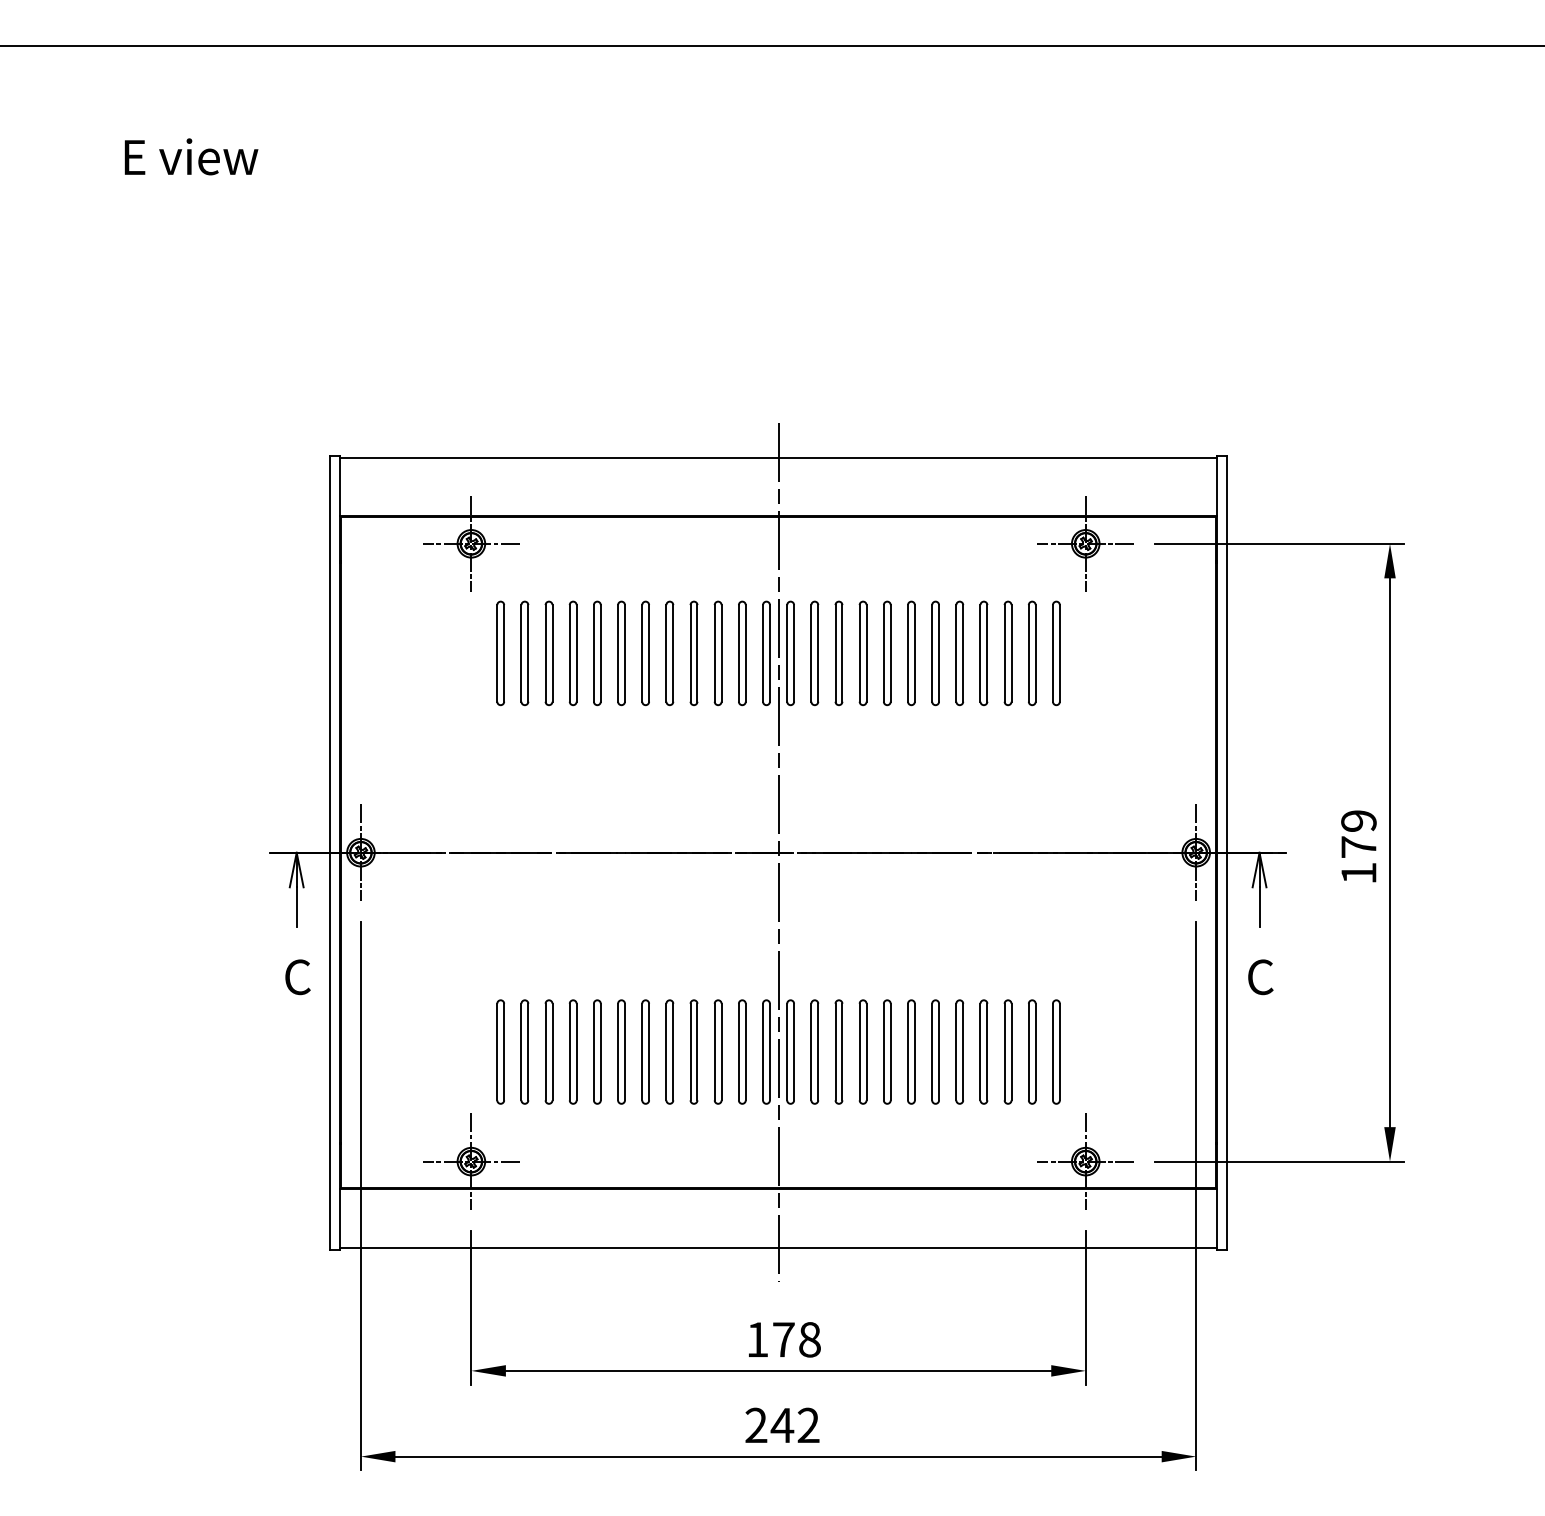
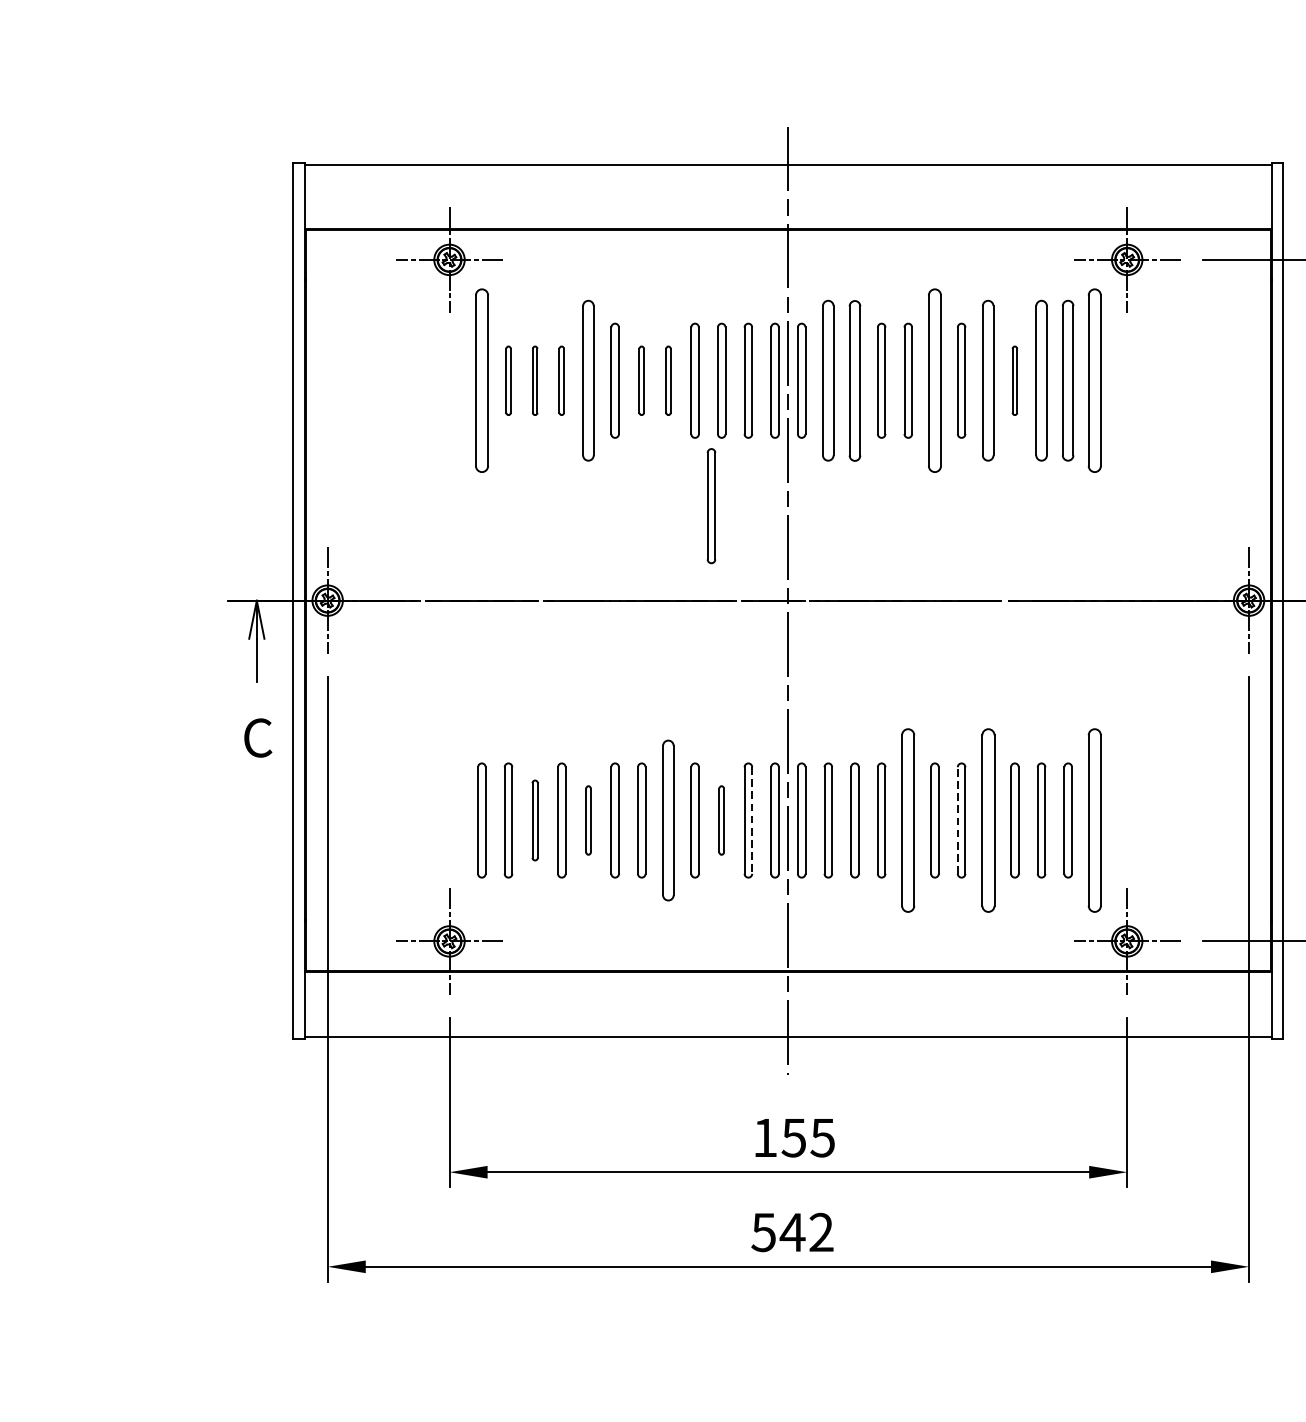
part: (838, 652) -> (854, 379), size x1.4
part: (500, 653) -> (481, 380), size x1.6
part: (524, 653) -> (508, 380), size x0.6
part: (548, 653) -> (534, 380), size x0.6
part: (572, 653) -> (561, 380), size x0.6
part: (597, 653) -> (588, 380), size x1.4
part: (645, 653) -> (641, 380), size x0.6
part: (669, 653) -> (668, 380), size x0.6
part: (814, 653) -> (828, 380), size x1.4
part: (911, 653) -> (935, 380), size x1.6
part: (959, 653) -> (987, 380), size x1.4
part: (983, 653) -> (1014, 380), size x0.6
part: (1007, 653) -> (1040, 380), size x1.4
part: (1032, 653) -> (1068, 380), size x1.4
part: (1056, 653) -> (1094, 380), size x1.6
part: (708, 766) -> (711, 505), added
part: (548, 1051) -> (534, 819), size x0.7
part: (597, 1051) -> (588, 819), size x0.6
part: (669, 1051) -> (668, 819), size x1.4
part: (717, 1051) -> (721, 819), size x0.6
part: (887, 1051) -> (908, 819), size x1.6
line: (932, 1051) -> (958, 819), solid -> dashed
part: (959, 1051) -> (987, 819), size x1.6
part: (1056, 1051) -> (1094, 819), size x1.6
line: (745, 1052) -> (751, 821), solid -> dashed
text: (796, 1339) -> (808, 1137), 178 -> 155
text: (756, 1425) -> (764, 1232), 242 -> 542

